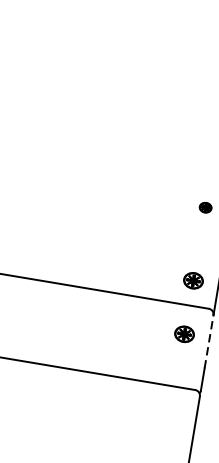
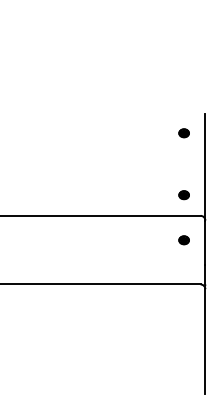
part: (192, 281) -> (183, 195), size x0.62
part: (183, 334) -> (183, 240), size x0.62
line: (209, 341) -> (205, 242), dashed -> solid

